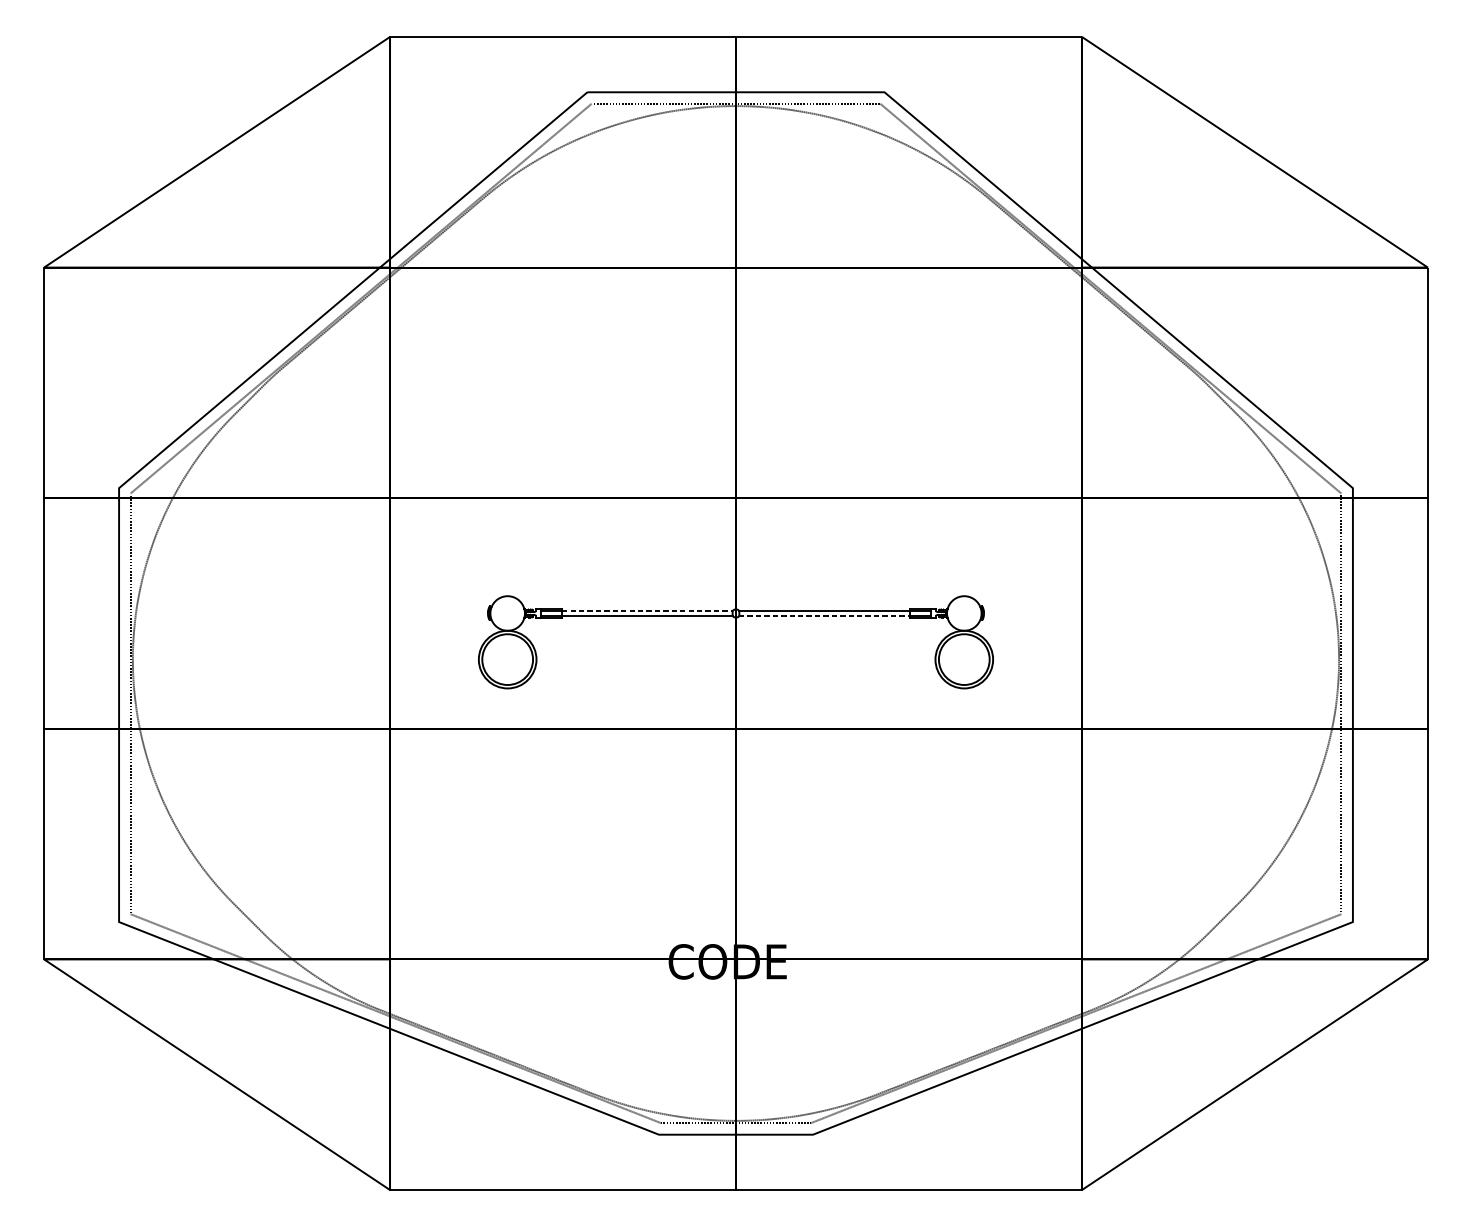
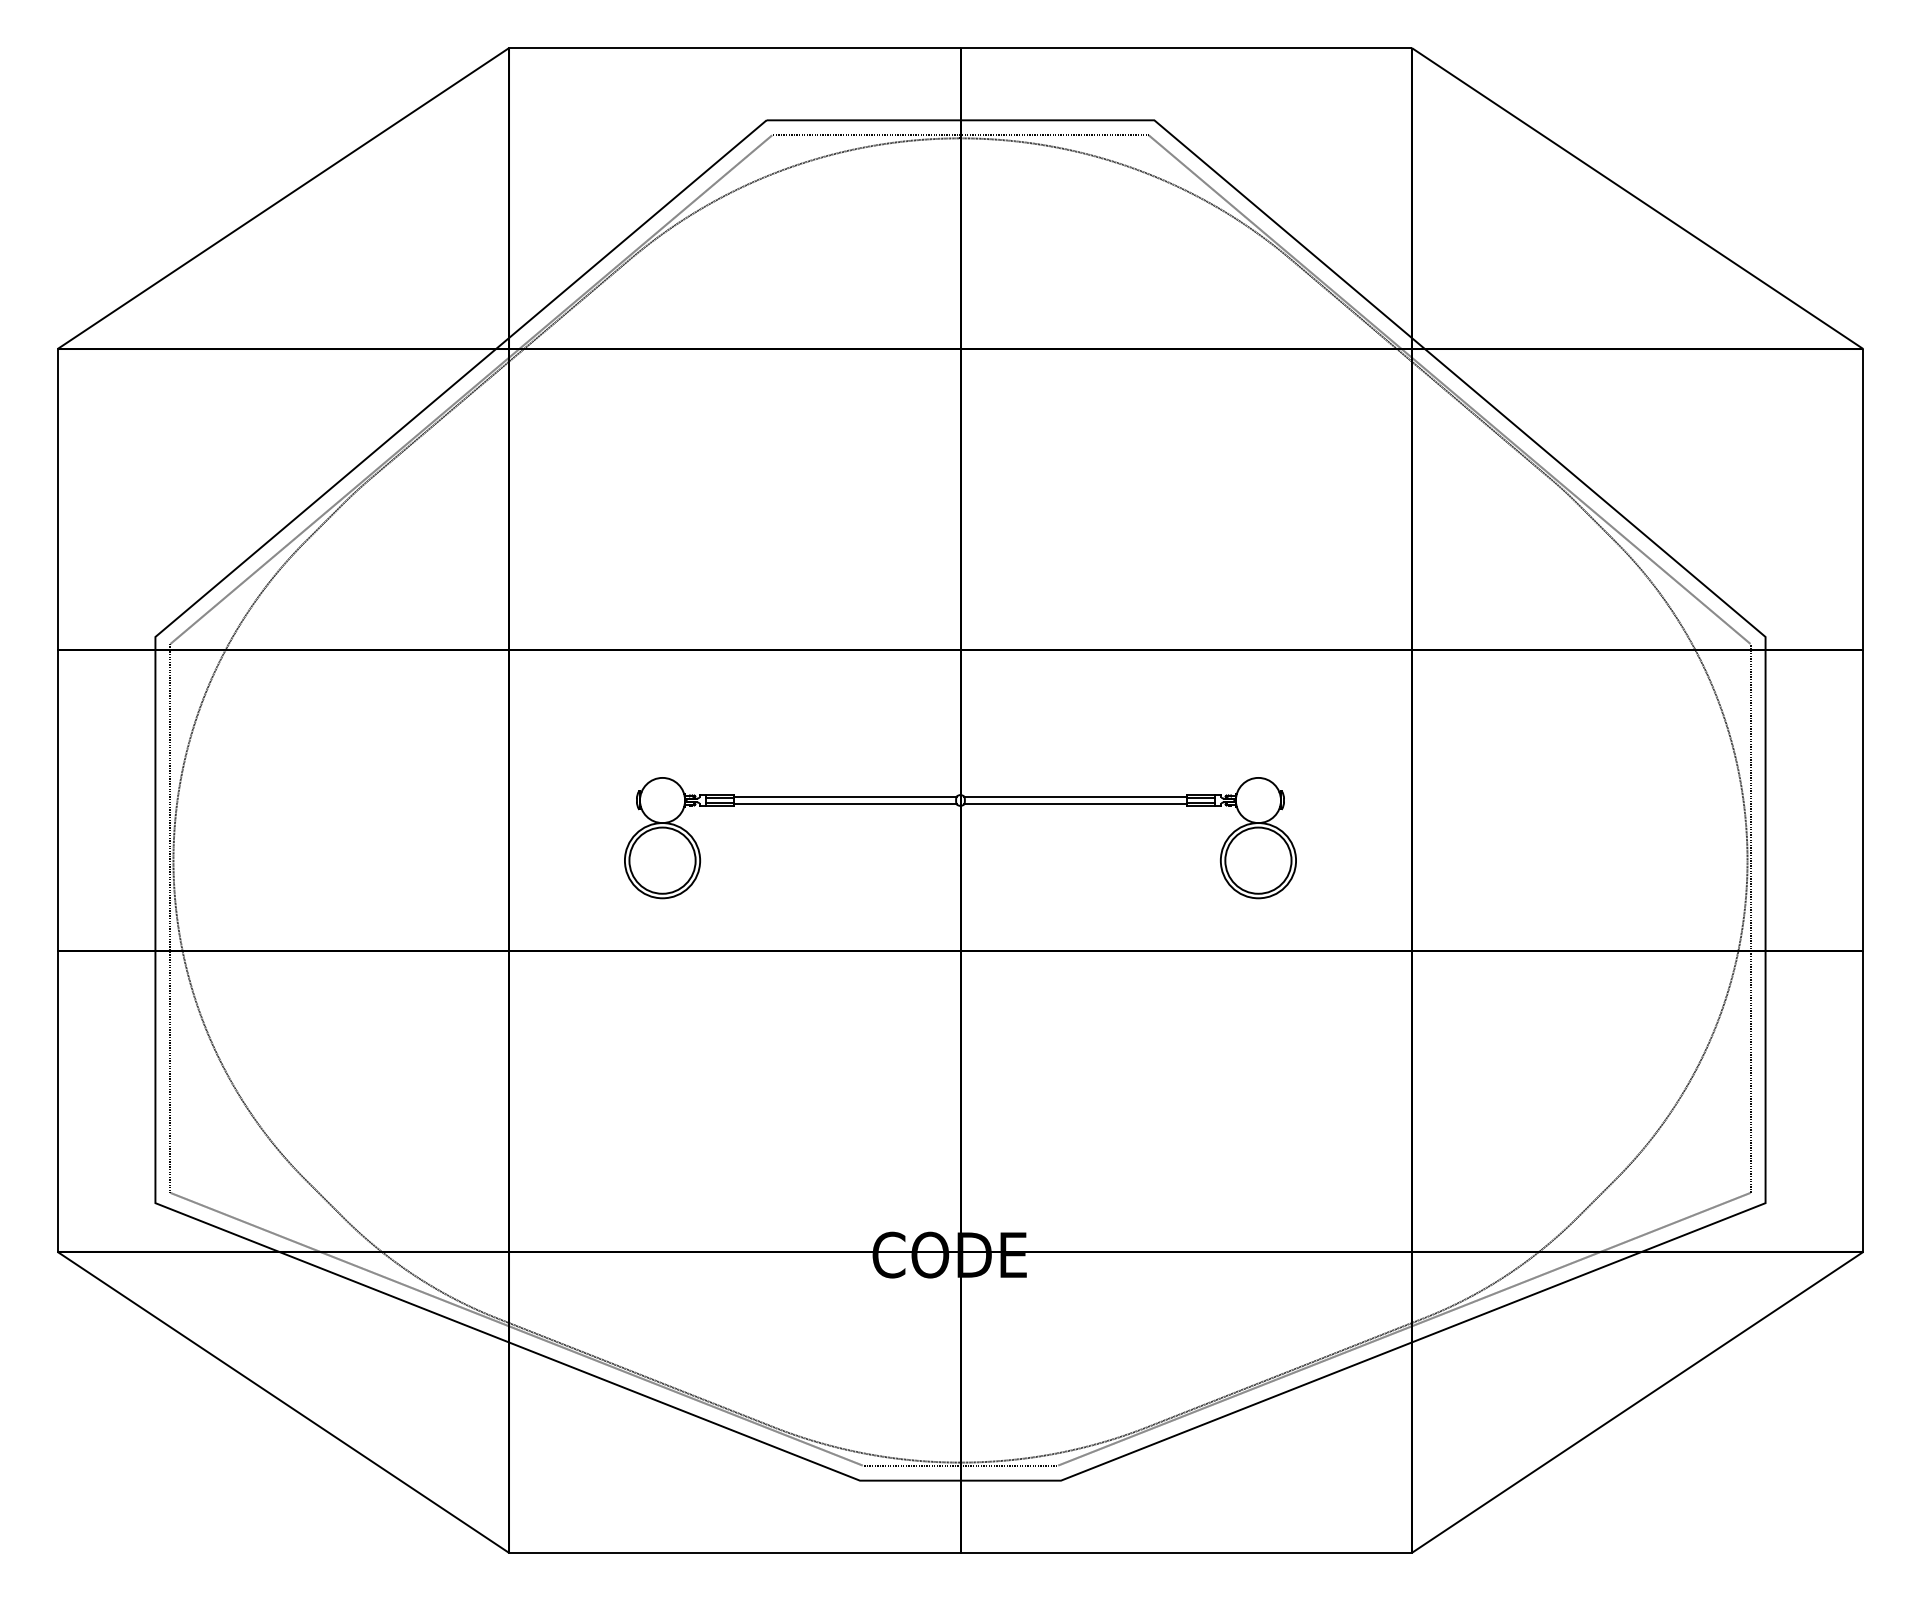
line: (647, 610) -> (845, 796), dashed -> solid
line: (824, 616) -> (1076, 804), dashed -> solid

